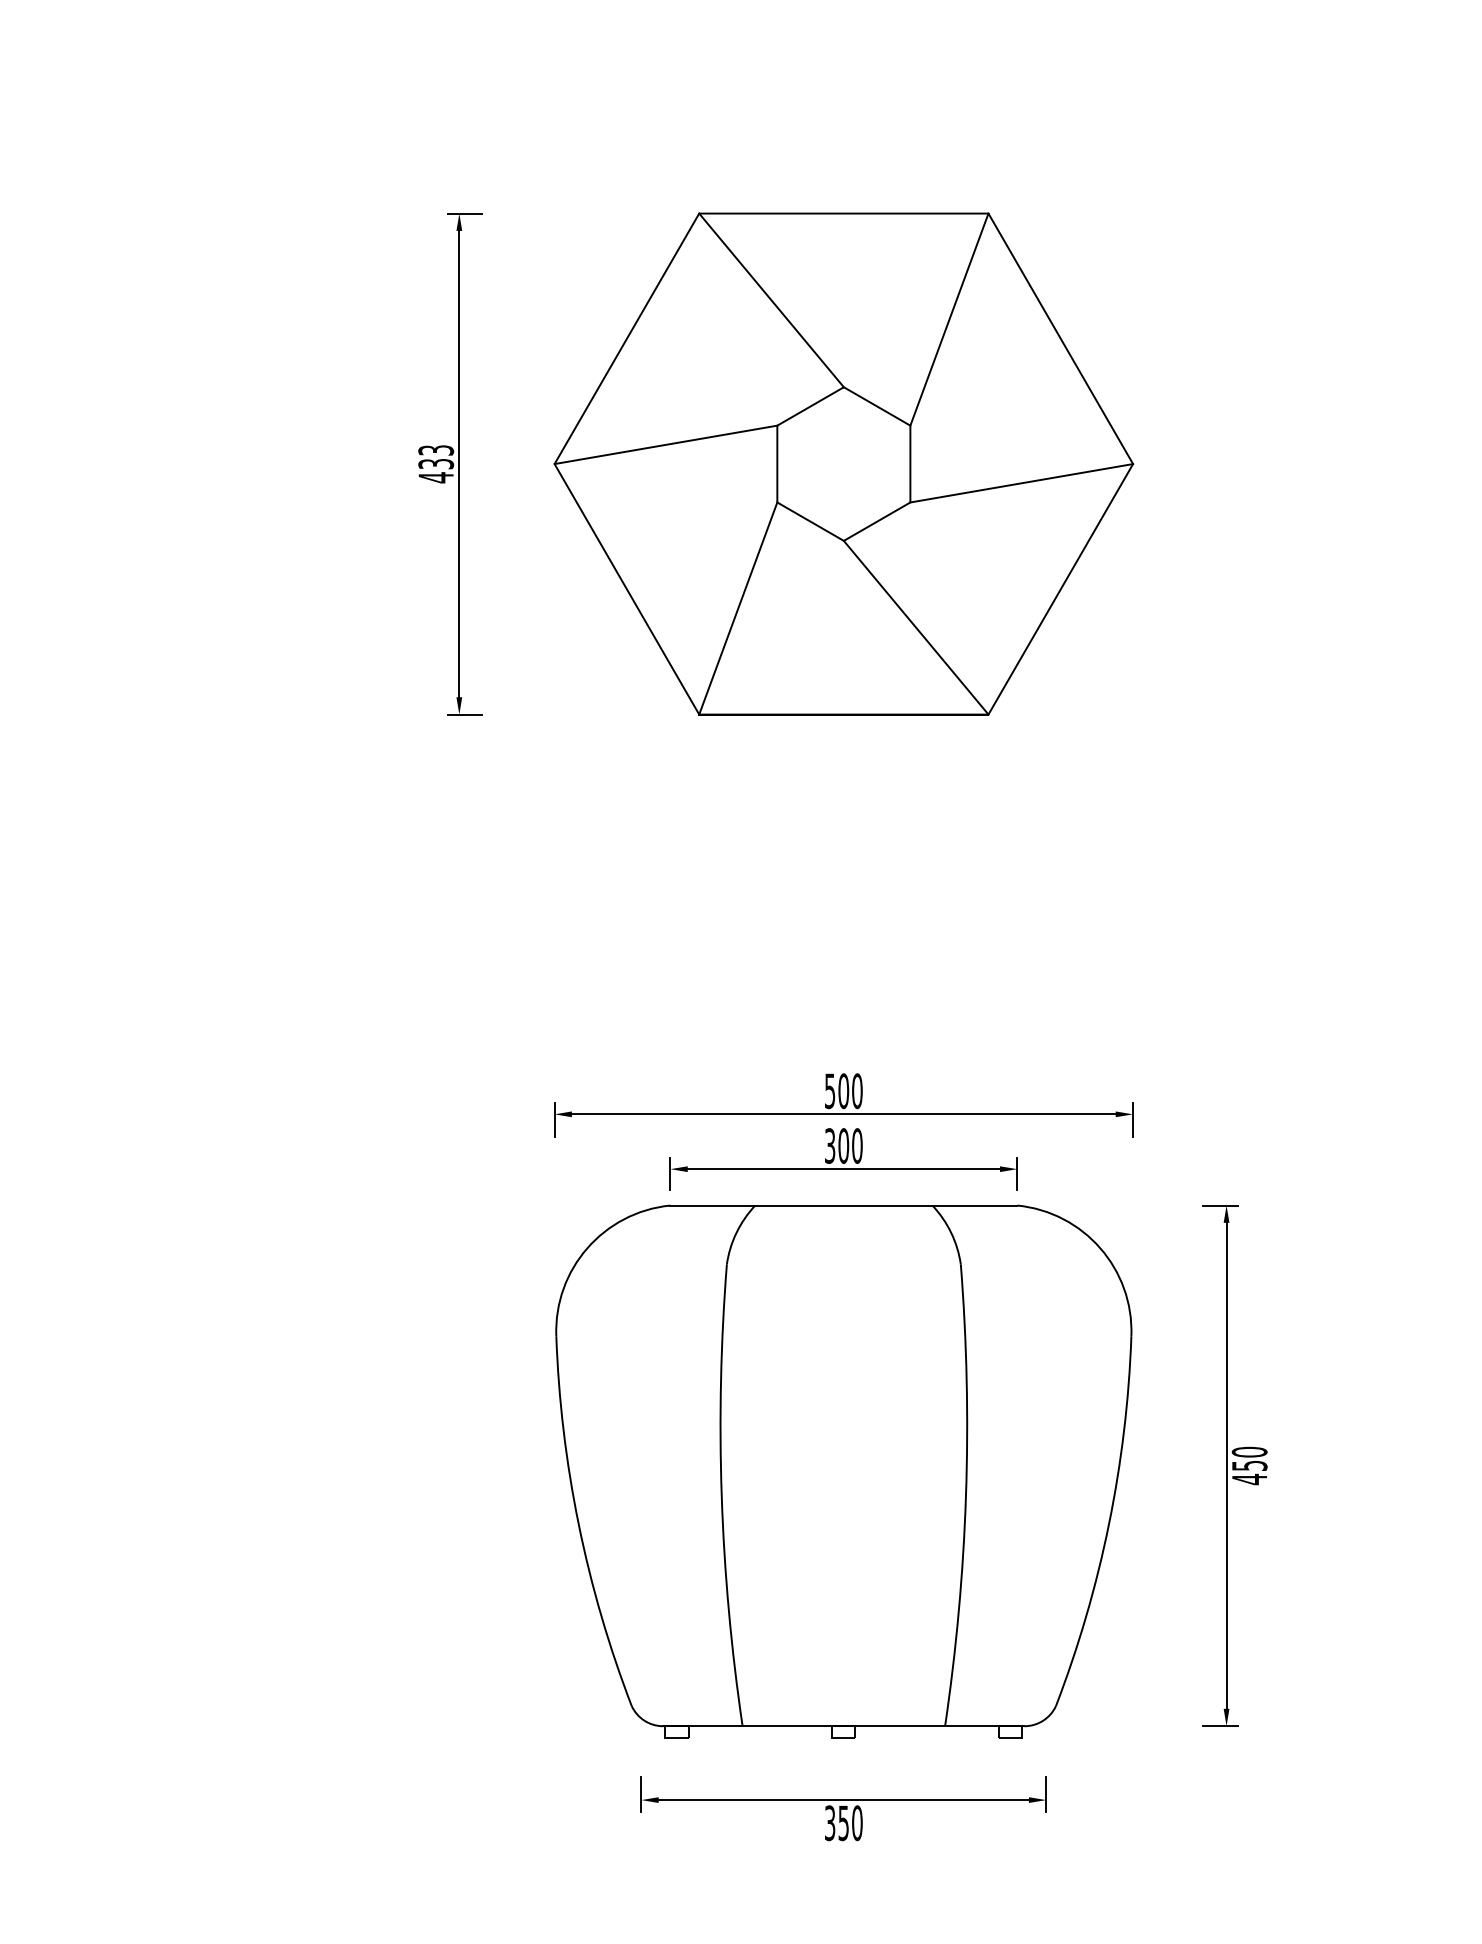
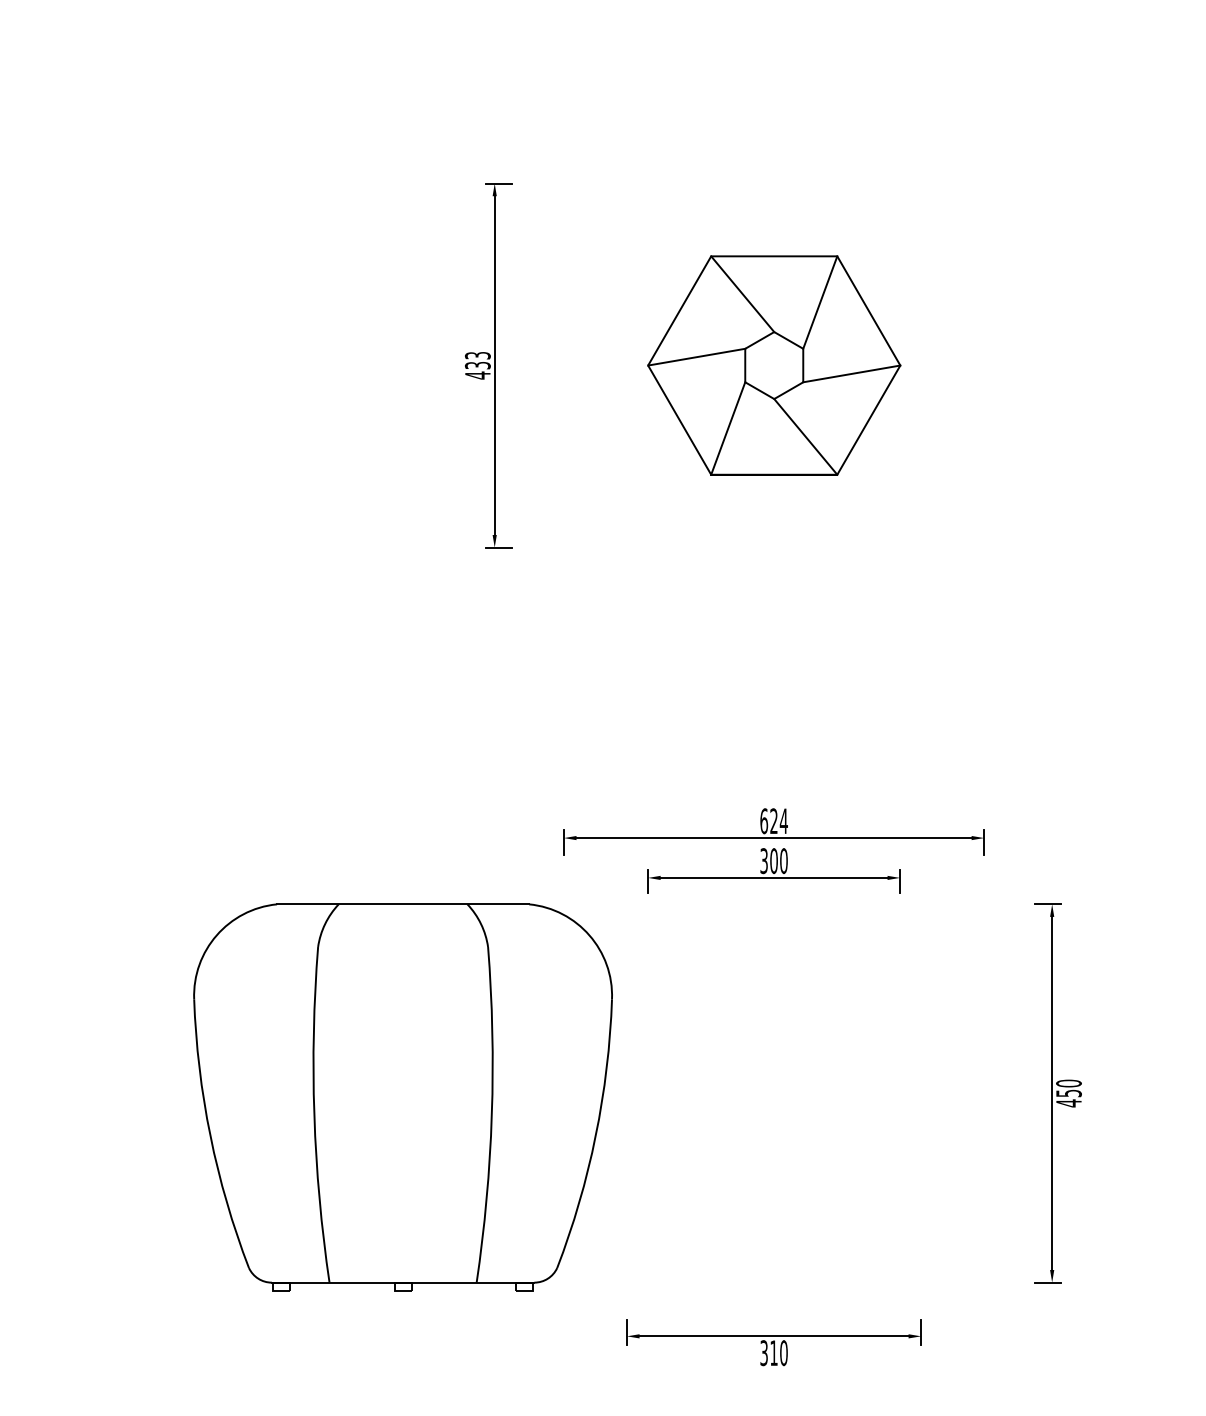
part: (844, 463) -> (774, 365), size x0.6
text: (843, 1091) -> (773, 821), 500 -> 624
part: (843, 1471) -> (402, 1097), moved
text: (843, 1823) -> (773, 1353), 350 -> 310

